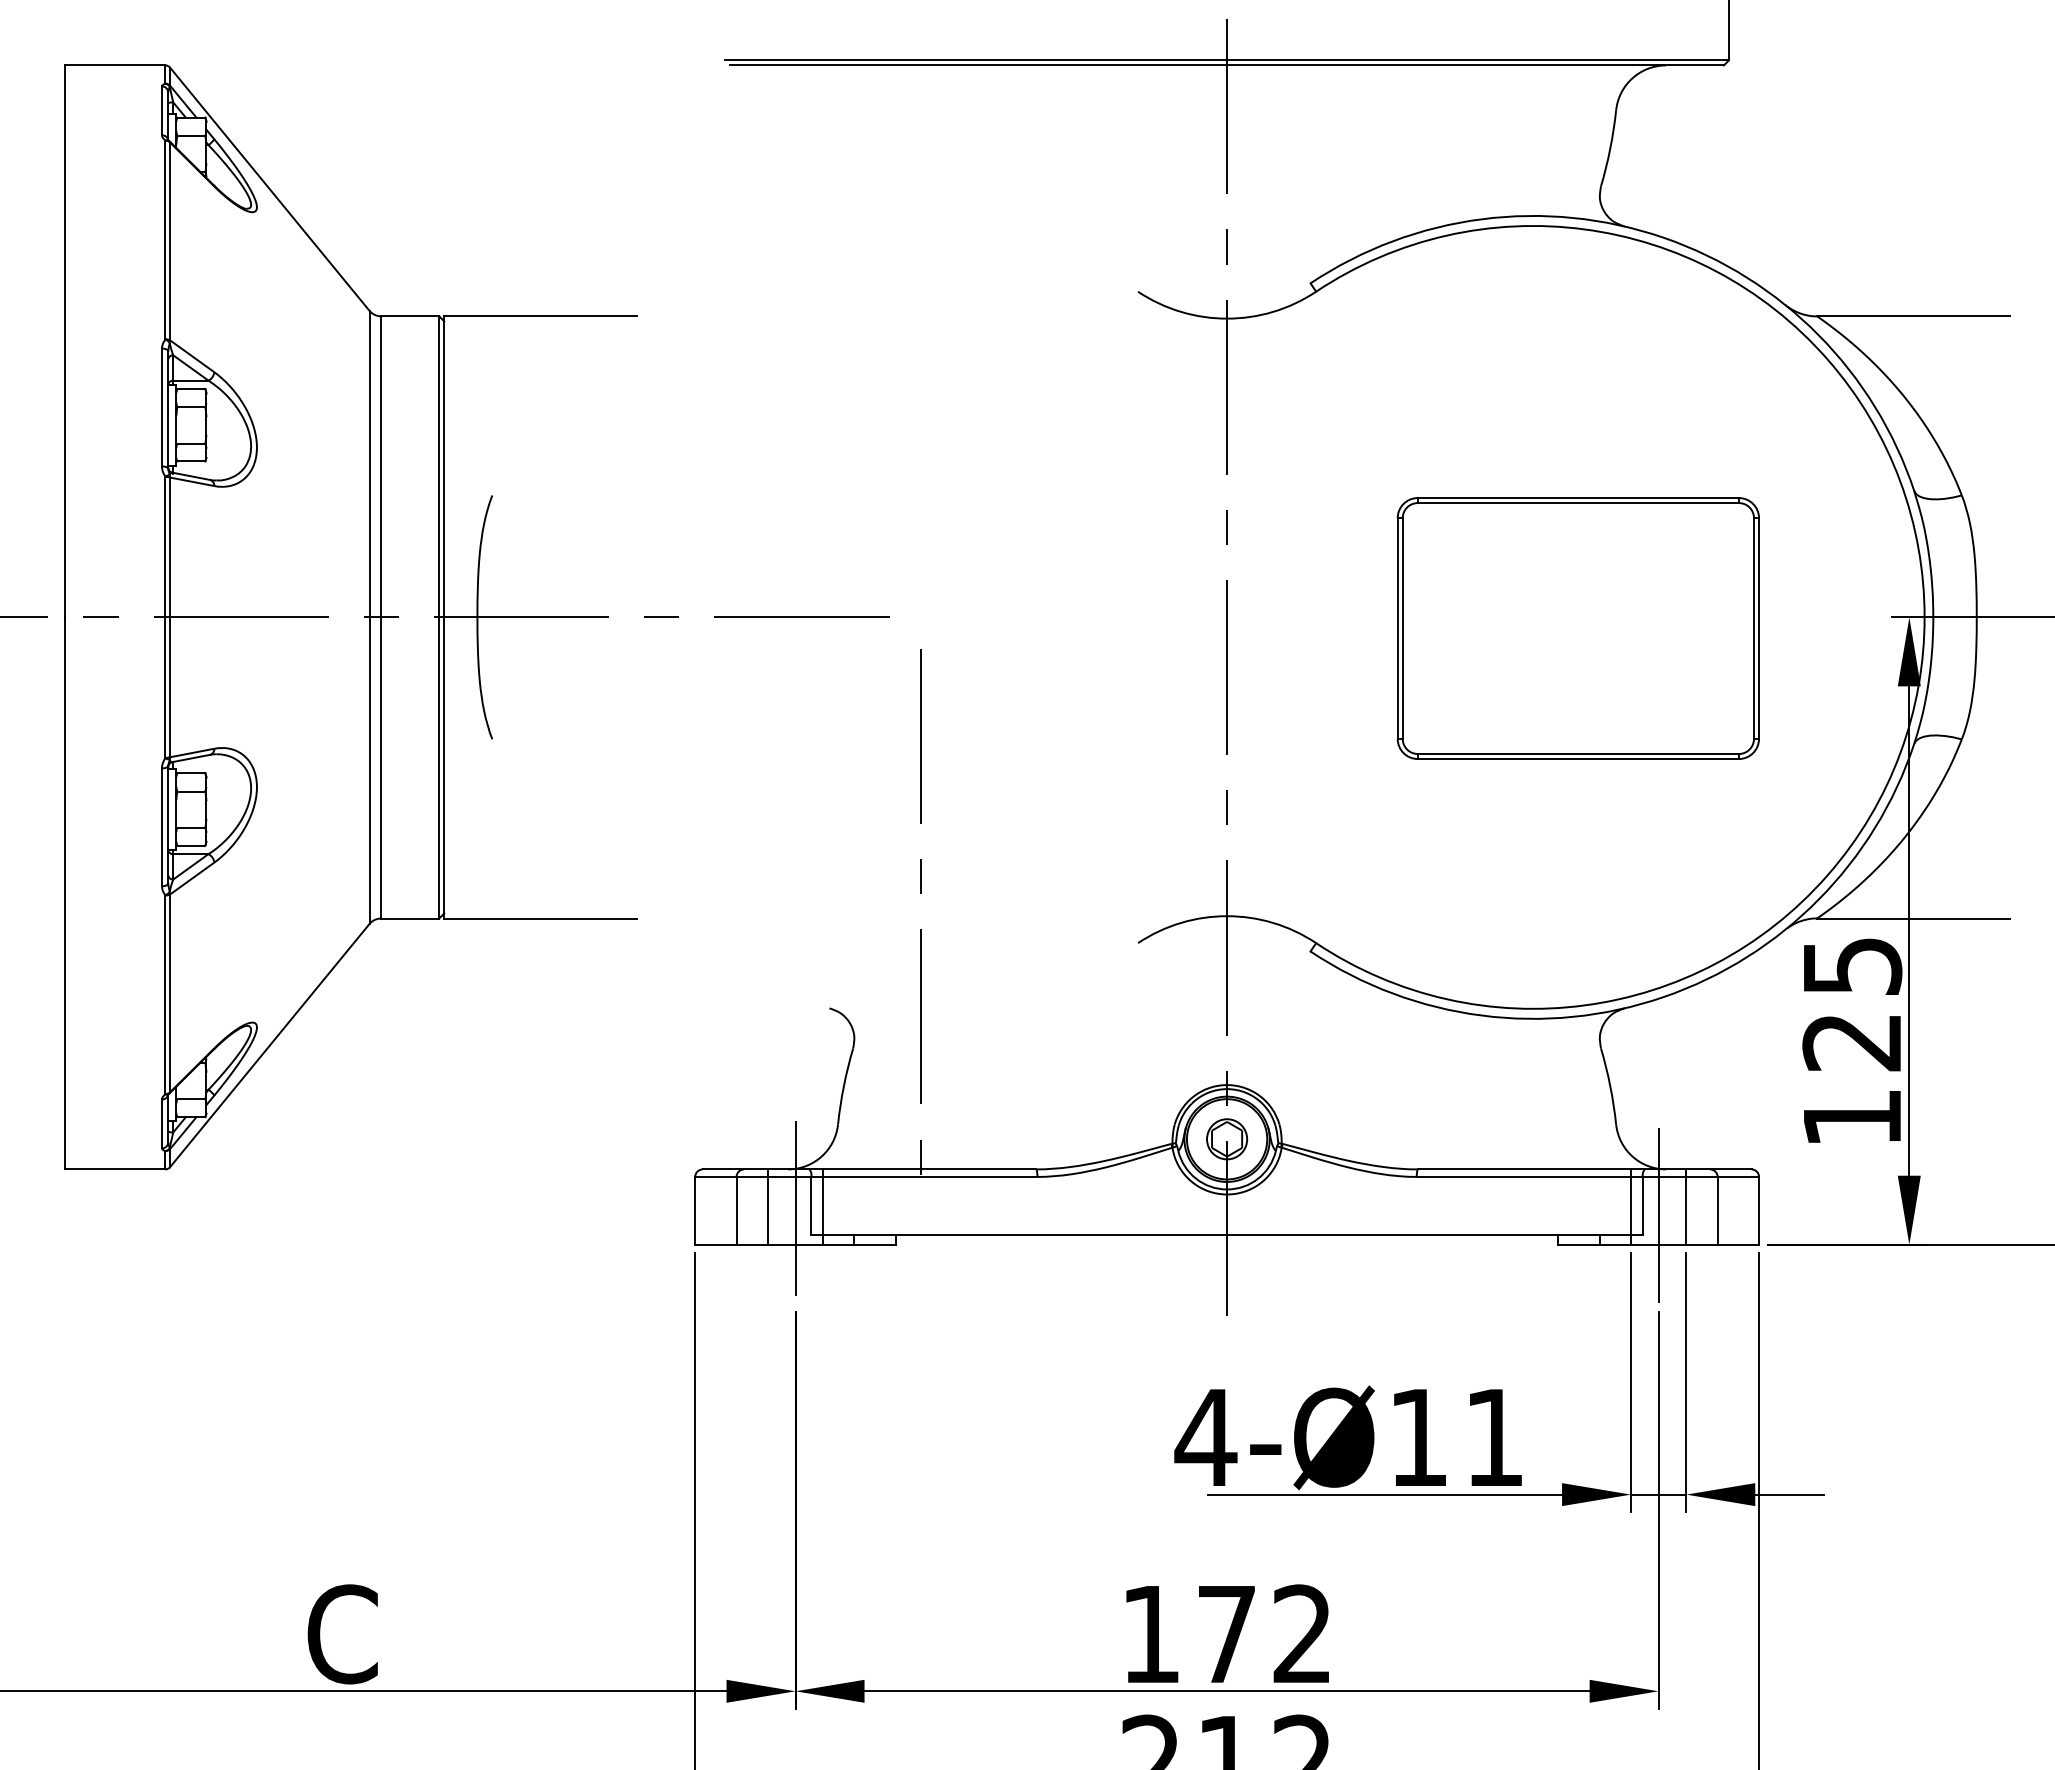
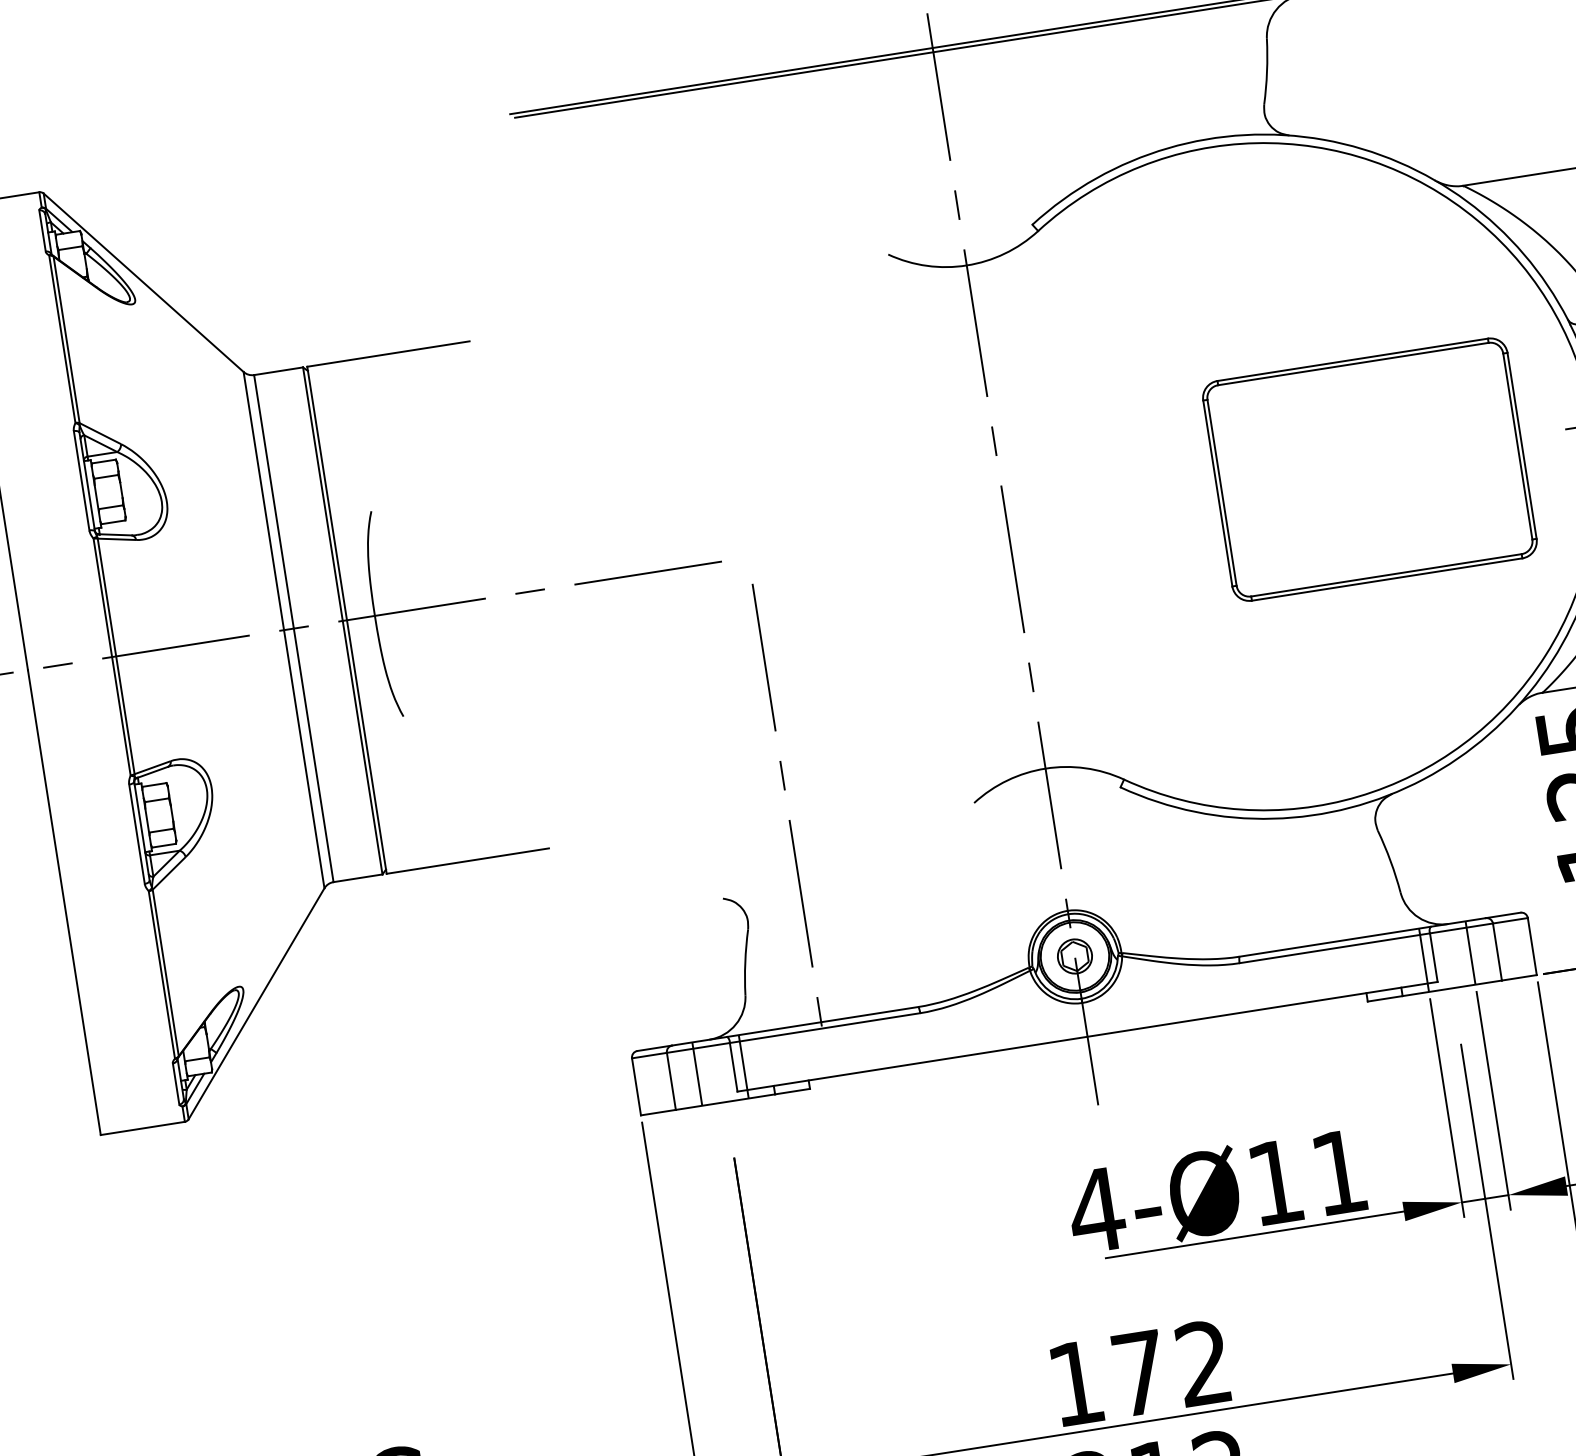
part: (1577, 628) -> (1369, 469), moved
line: (795, 1212) -> (721, 1075), removed
line: (1658, 1212) -> (1447, 961), removed

